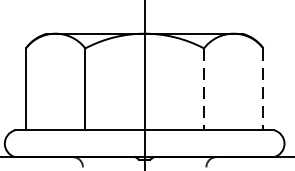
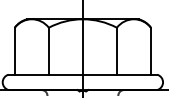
line: (203, 89) -> (116, 51), dashed -> solid
line: (262, 89) -> (150, 51), dashed -> solid

